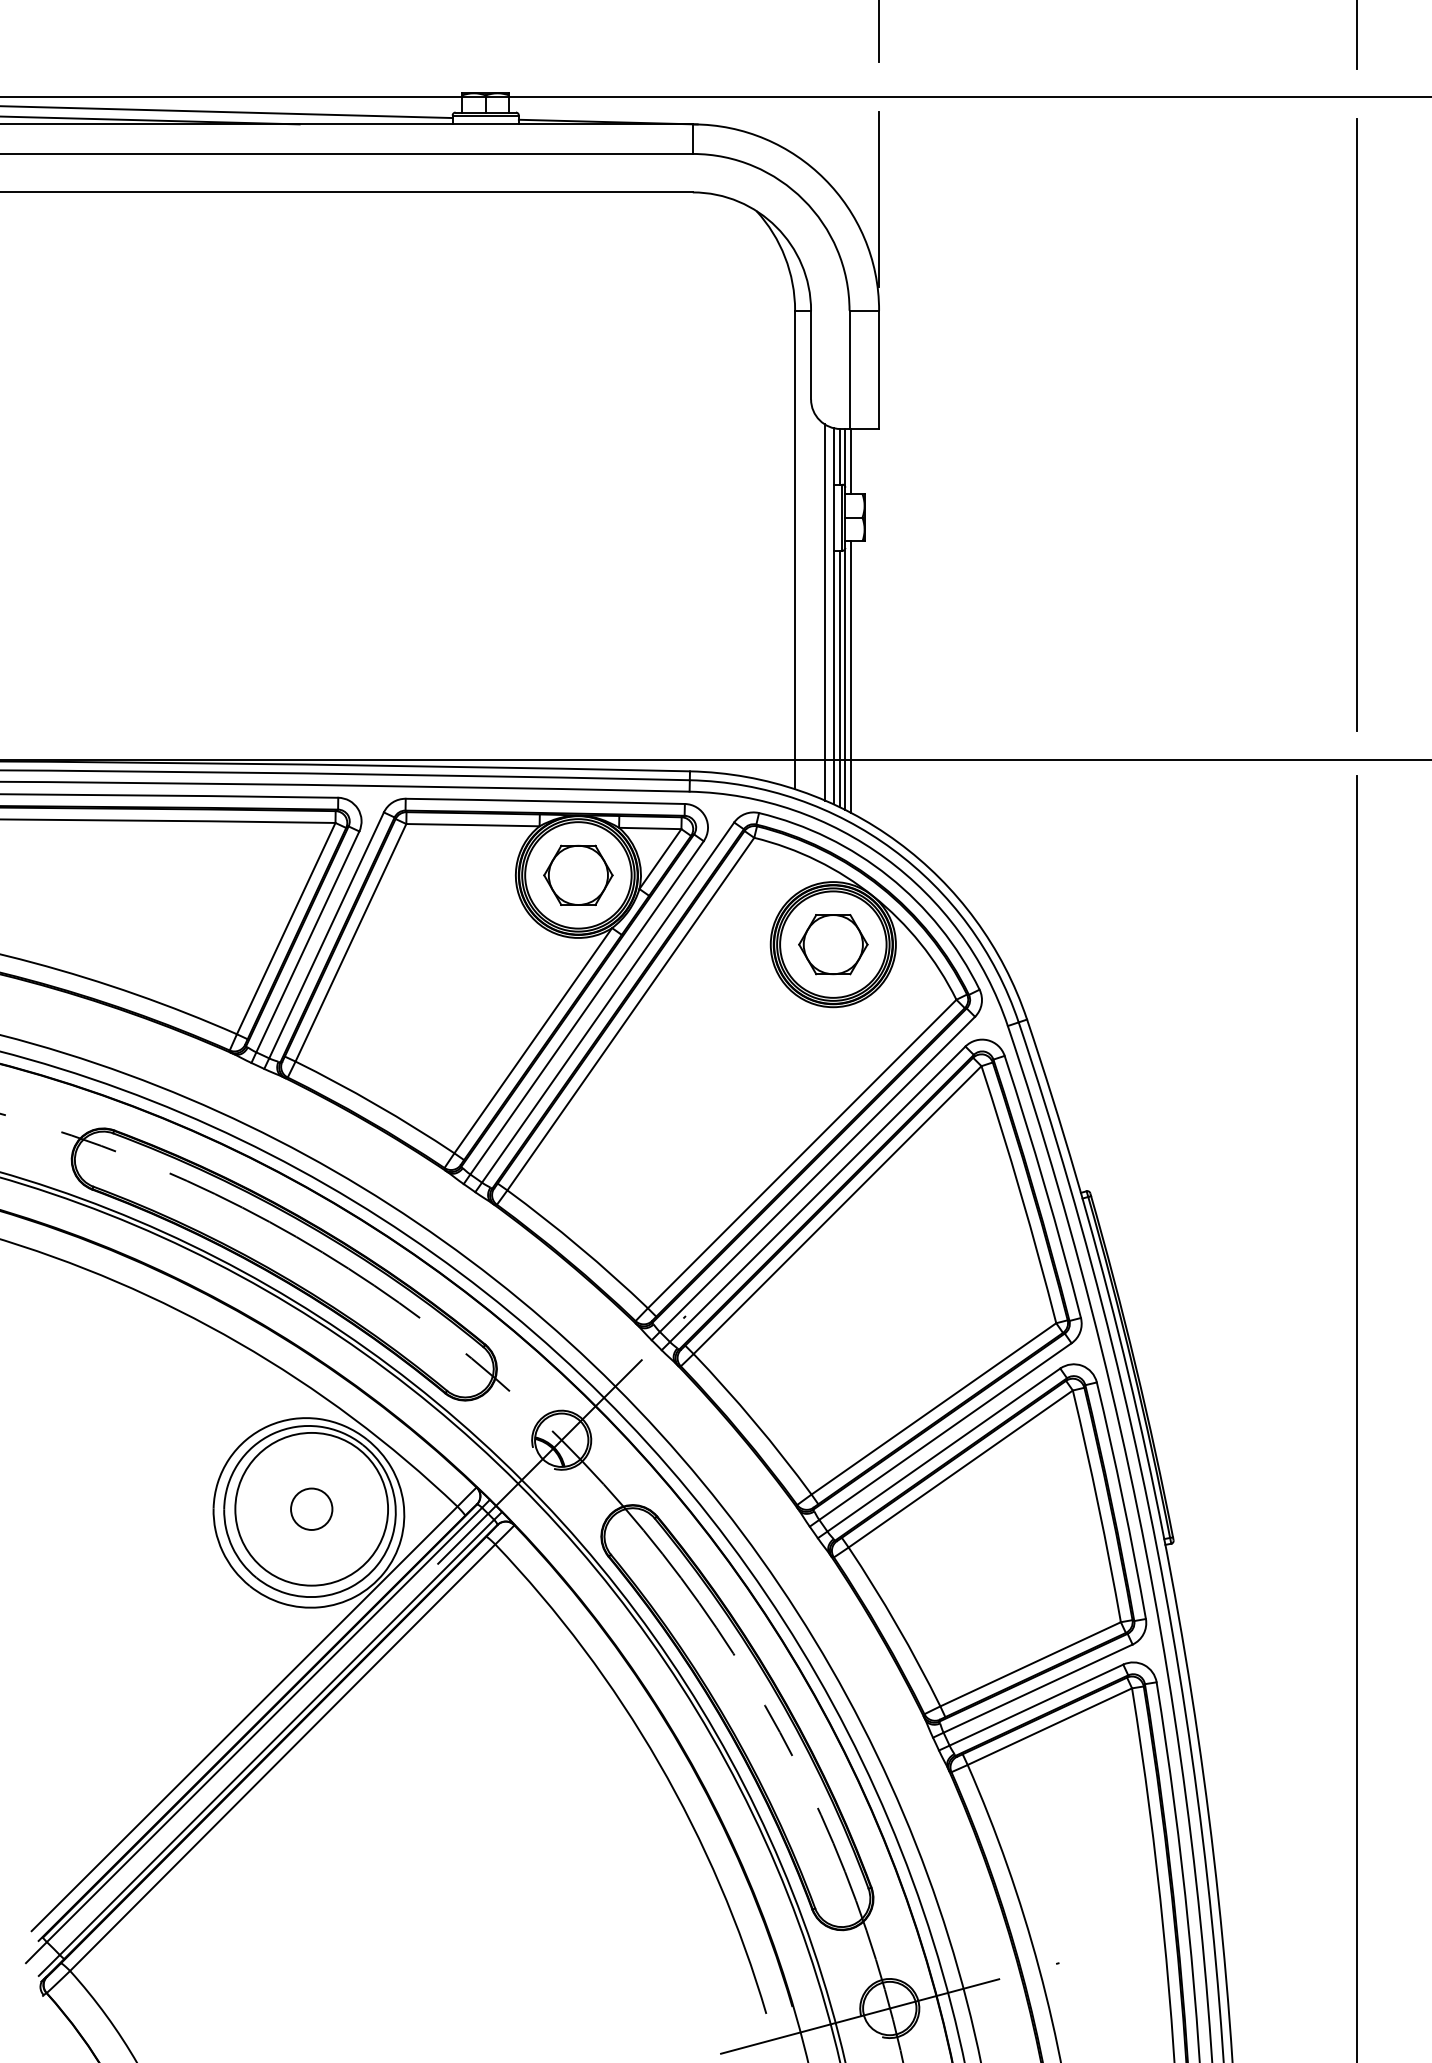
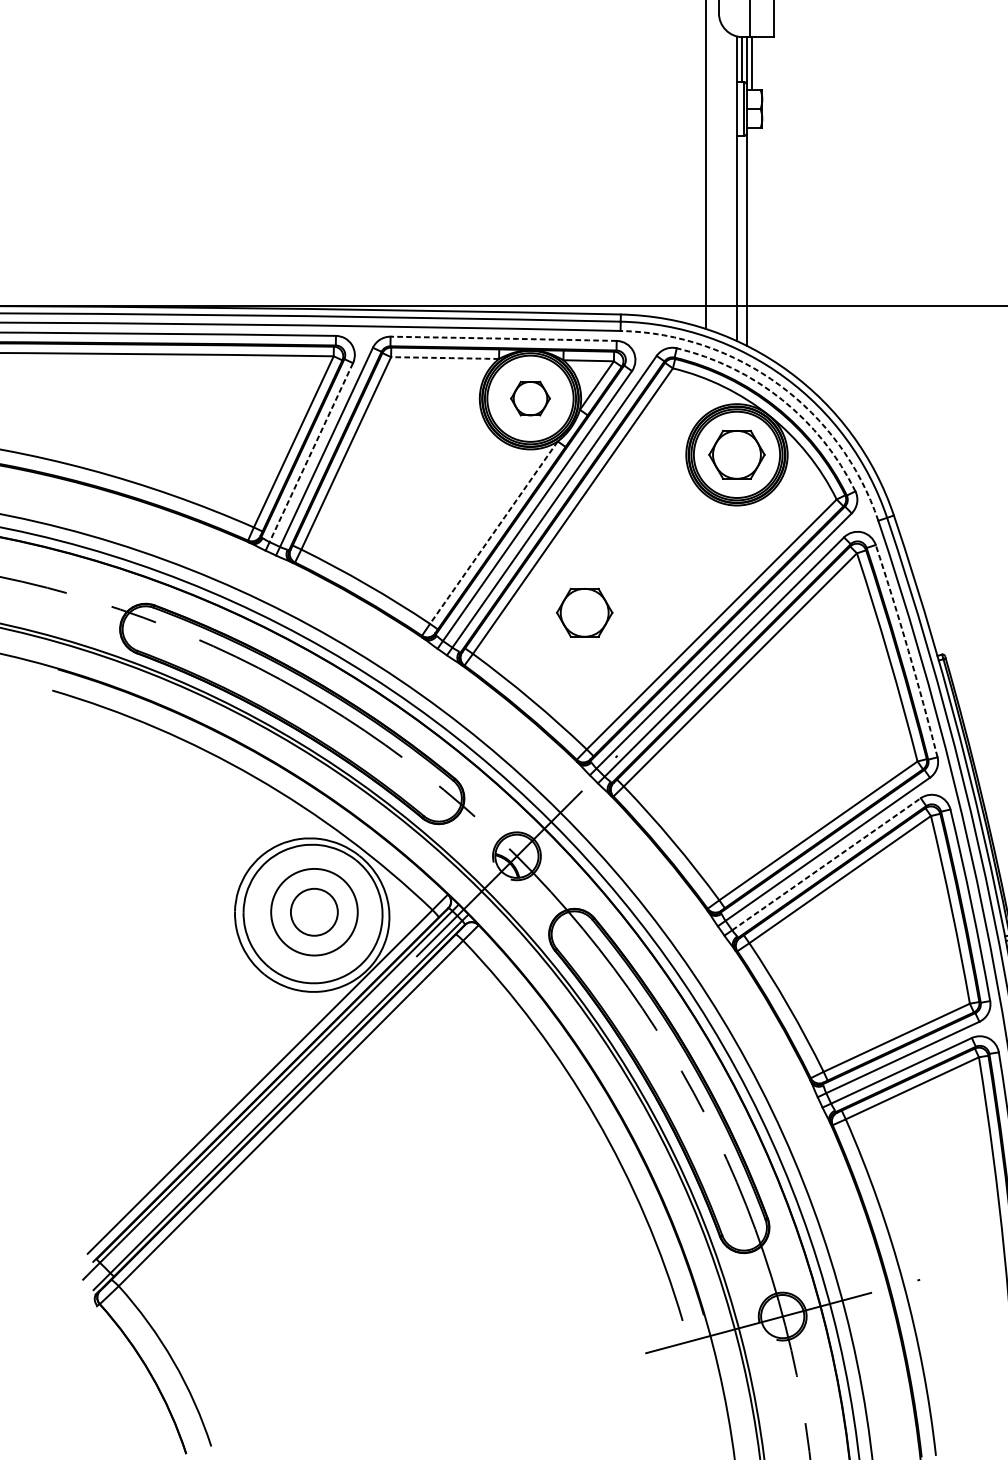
line: (824, 612) -> (729, 185), removed
line: (851, 677) -> (751, 238), removed
line: (839, 678) -> (741, 239), removed
arc: (545, 801) -> (503, 338), solid -> dashed
arc: (472, 825) -> (444, 358), solid -> dashed
arc: (885, 858) -> (779, 385), solid -> dashed
part: (578, 874) -> (530, 398), size x0.7
arc: (889, 876) -> (782, 399), solid -> dashed
line: (307, 941) -> (311, 452), solid -> dashed
line: (533, 1041) -> (494, 533), solid -> dashed
part: (645, 1139) -> (584, 612), added
arc: (1044, 1186) -> (908, 650), solid -> dashed
line: (944, 1449) -> (827, 863), solid -> dashed
circle: (311, 1508) -> (314, 911), size x0.7
circle: (311, 1508) -> (314, 911), size x1.4

